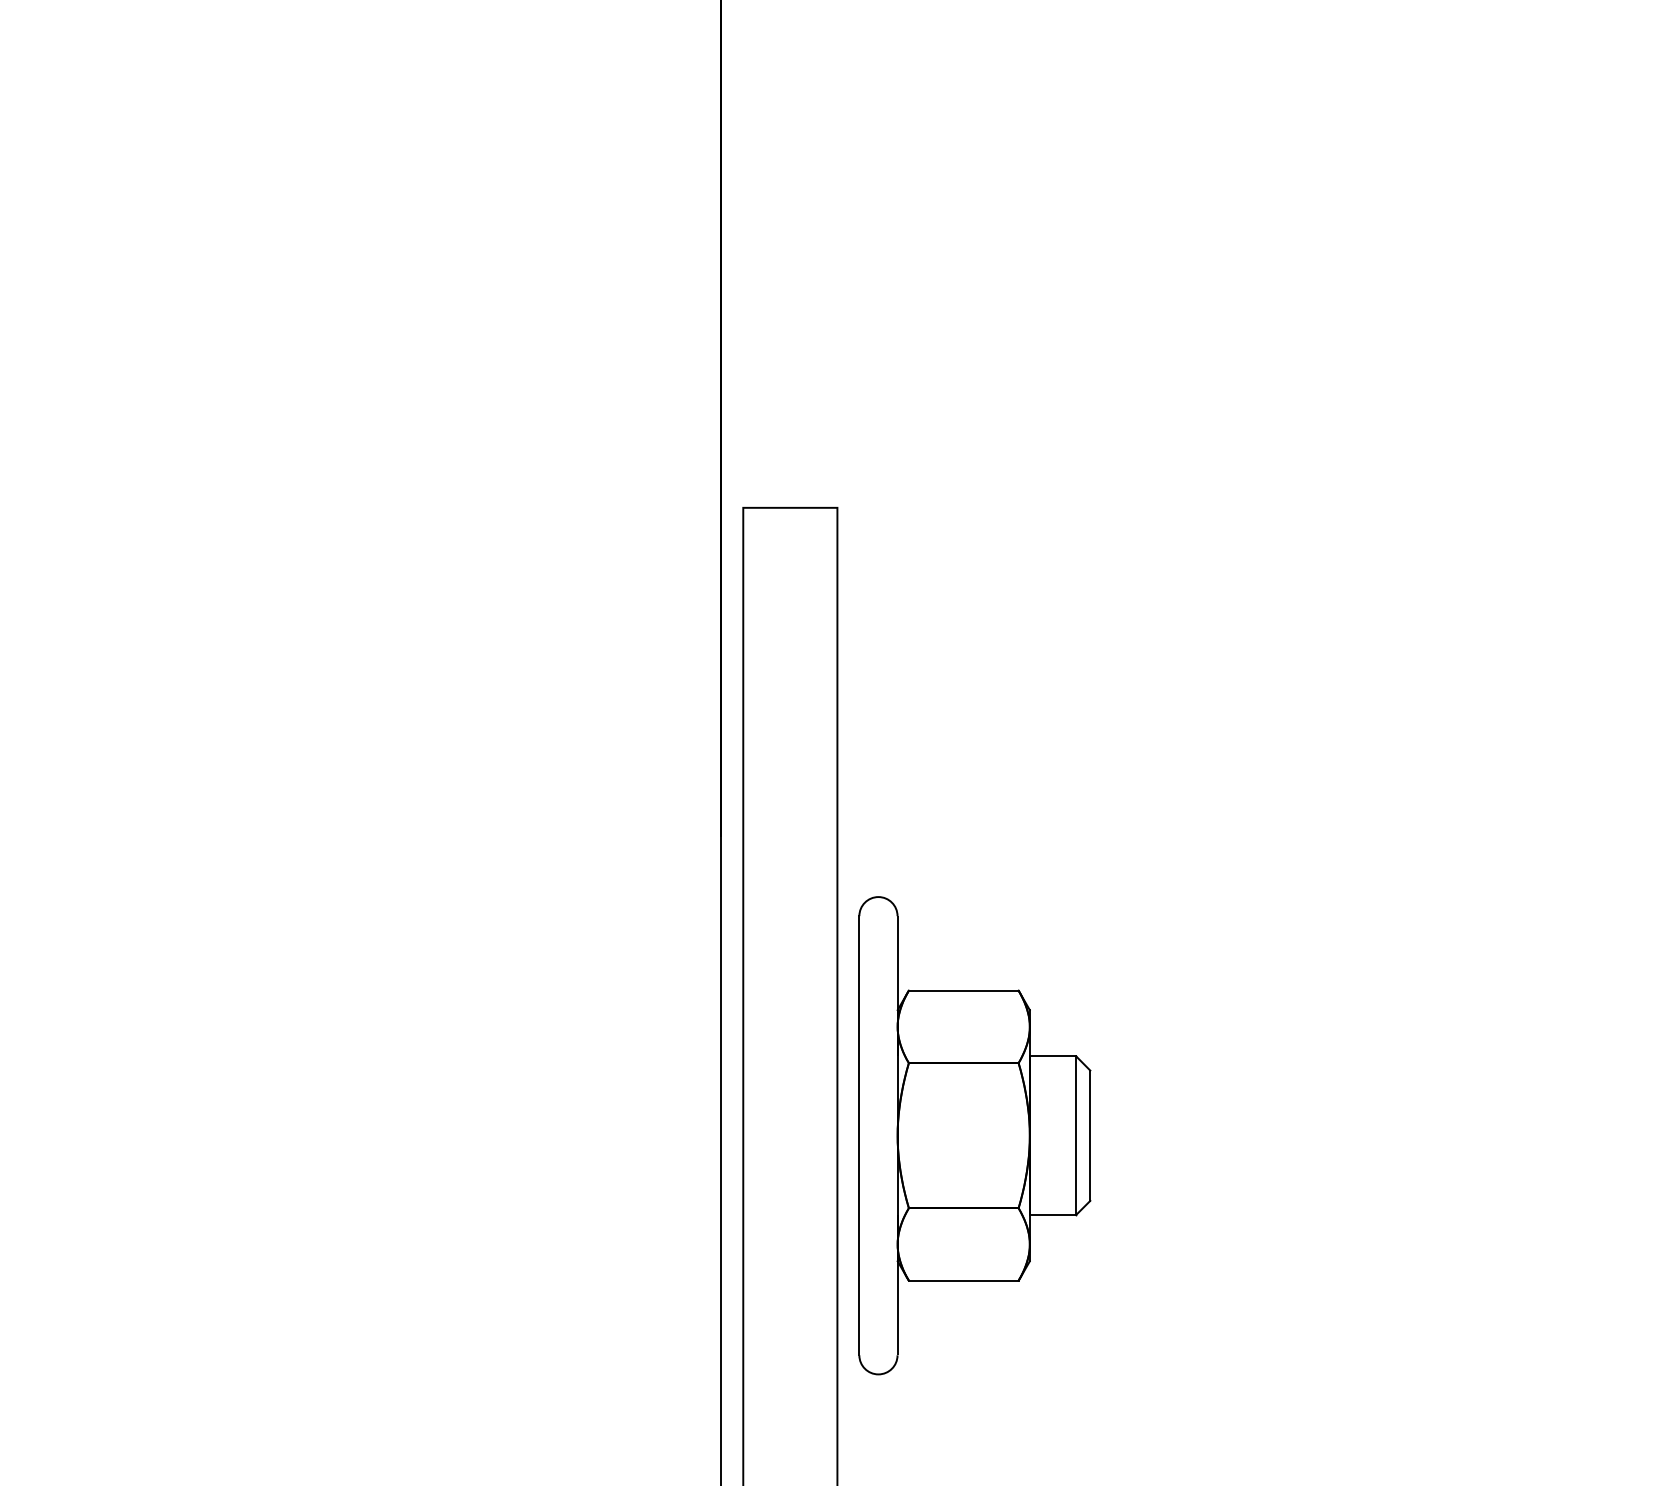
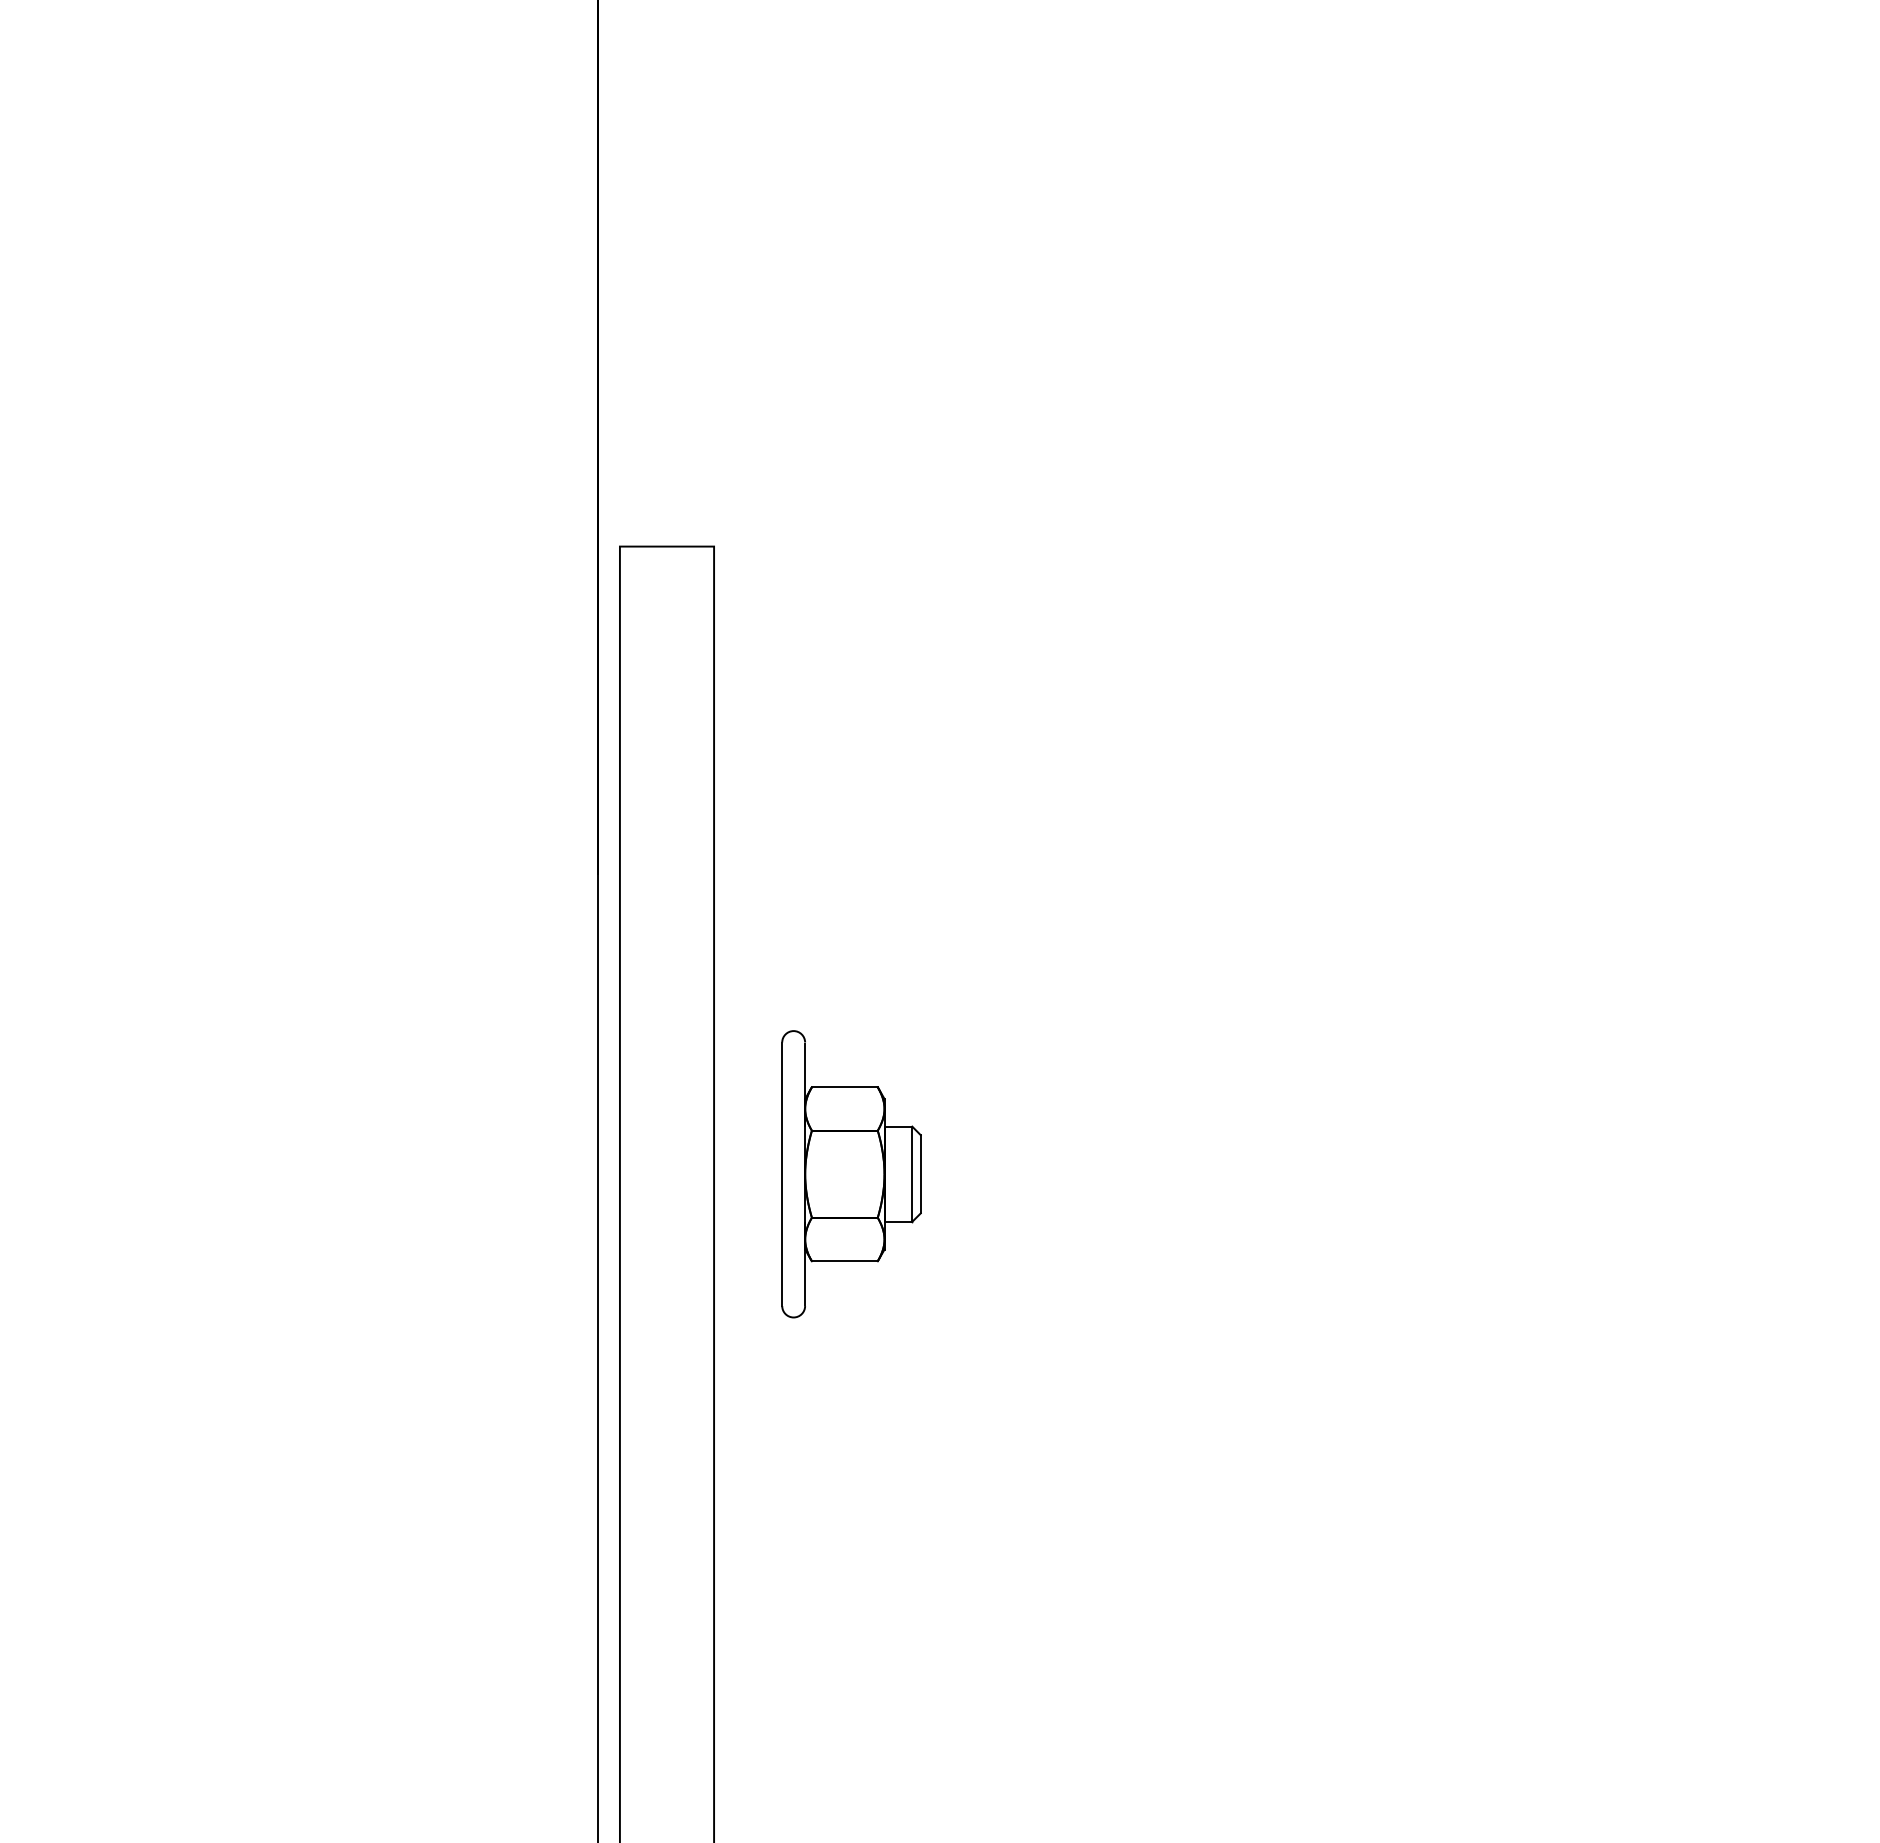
part: (974, 1134) -> (851, 1173), size x0.6

